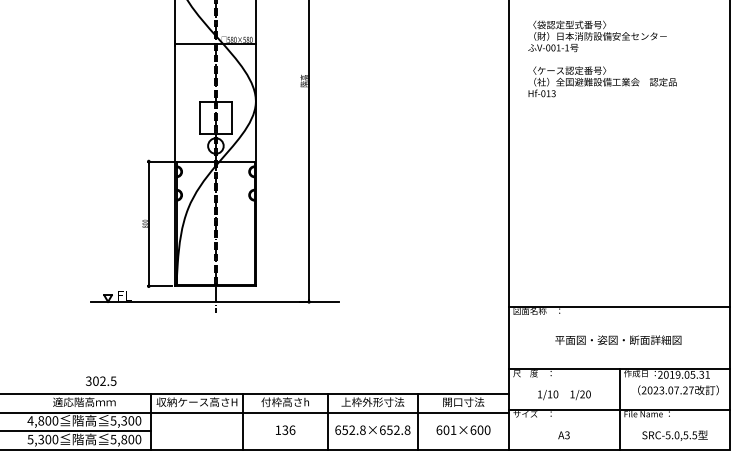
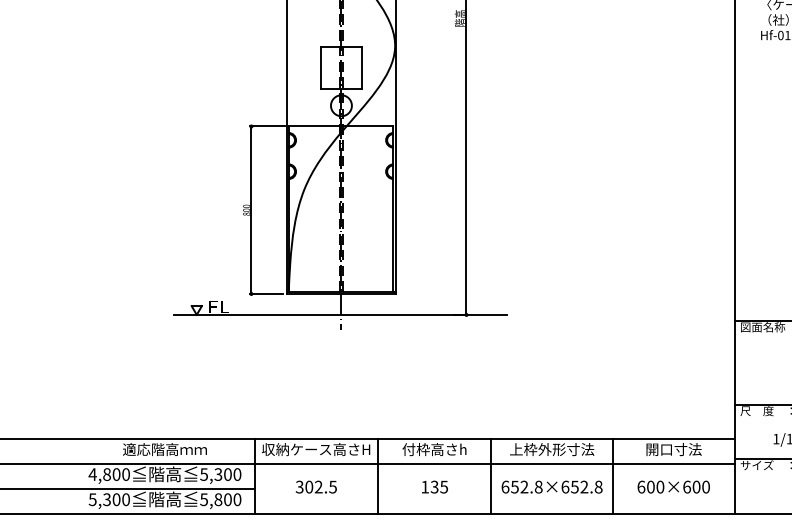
text: (101, 380) -> (316, 486), moved
text: (292, 429) -> (444, 486), 136 -> 135
text: (453, 429) -> (660, 486), 601×600 -> 600×600

